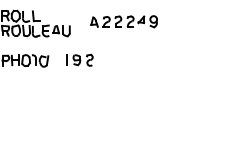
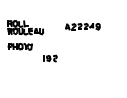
part: (123, 21) -> (82, 26), moved
part: (80, 60) -> (50, 58), moved

